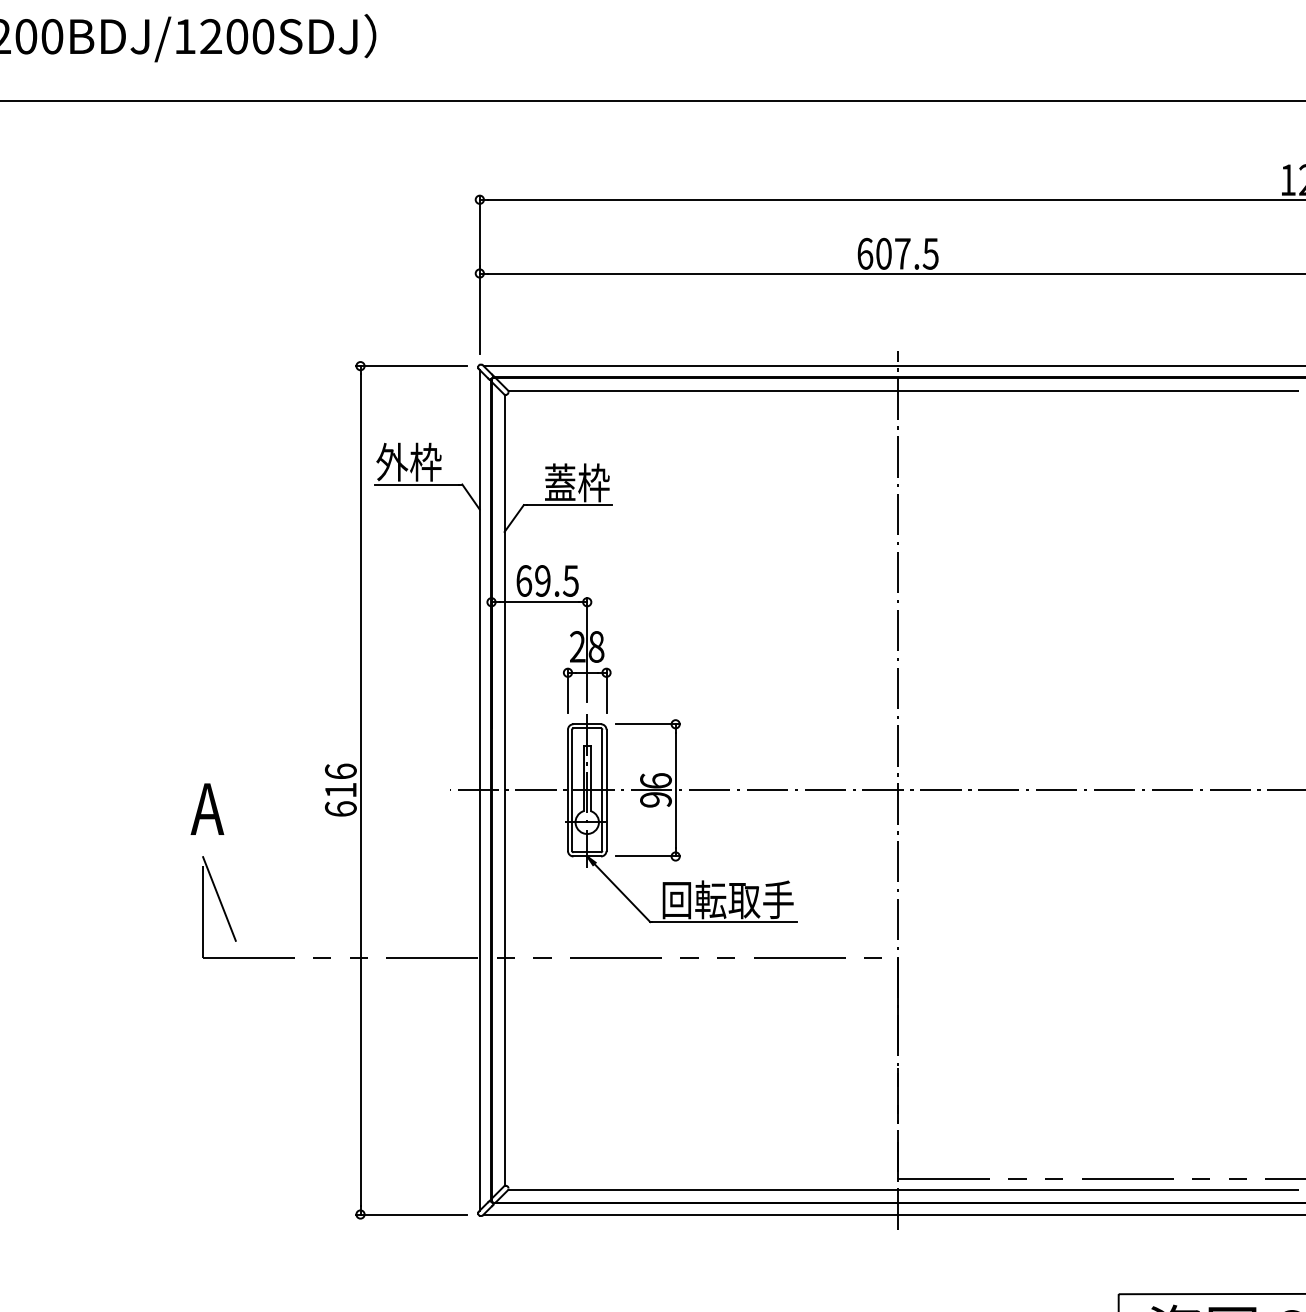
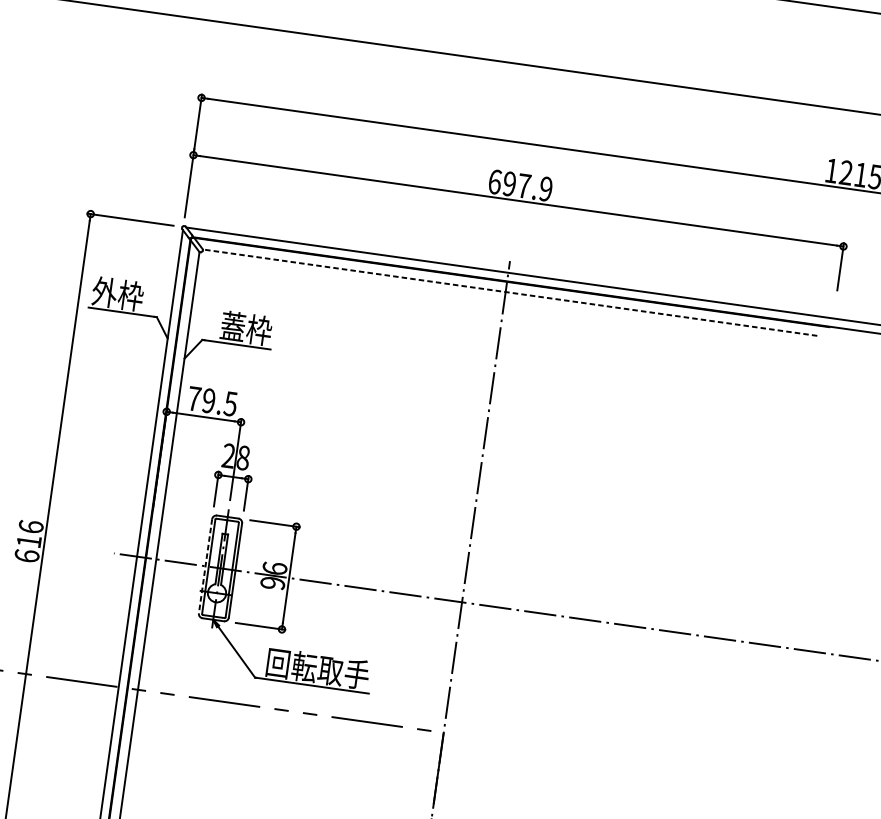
text: (907, 253) -> (527, 186), 607.5 -> 697.9
line: (903, 390) -> (509, 292), solid -> dashed
text: (524, 580) -> (194, 398), 69.5 -> 79.5
line: (567, 790) -> (205, 566), solid -> dashed

